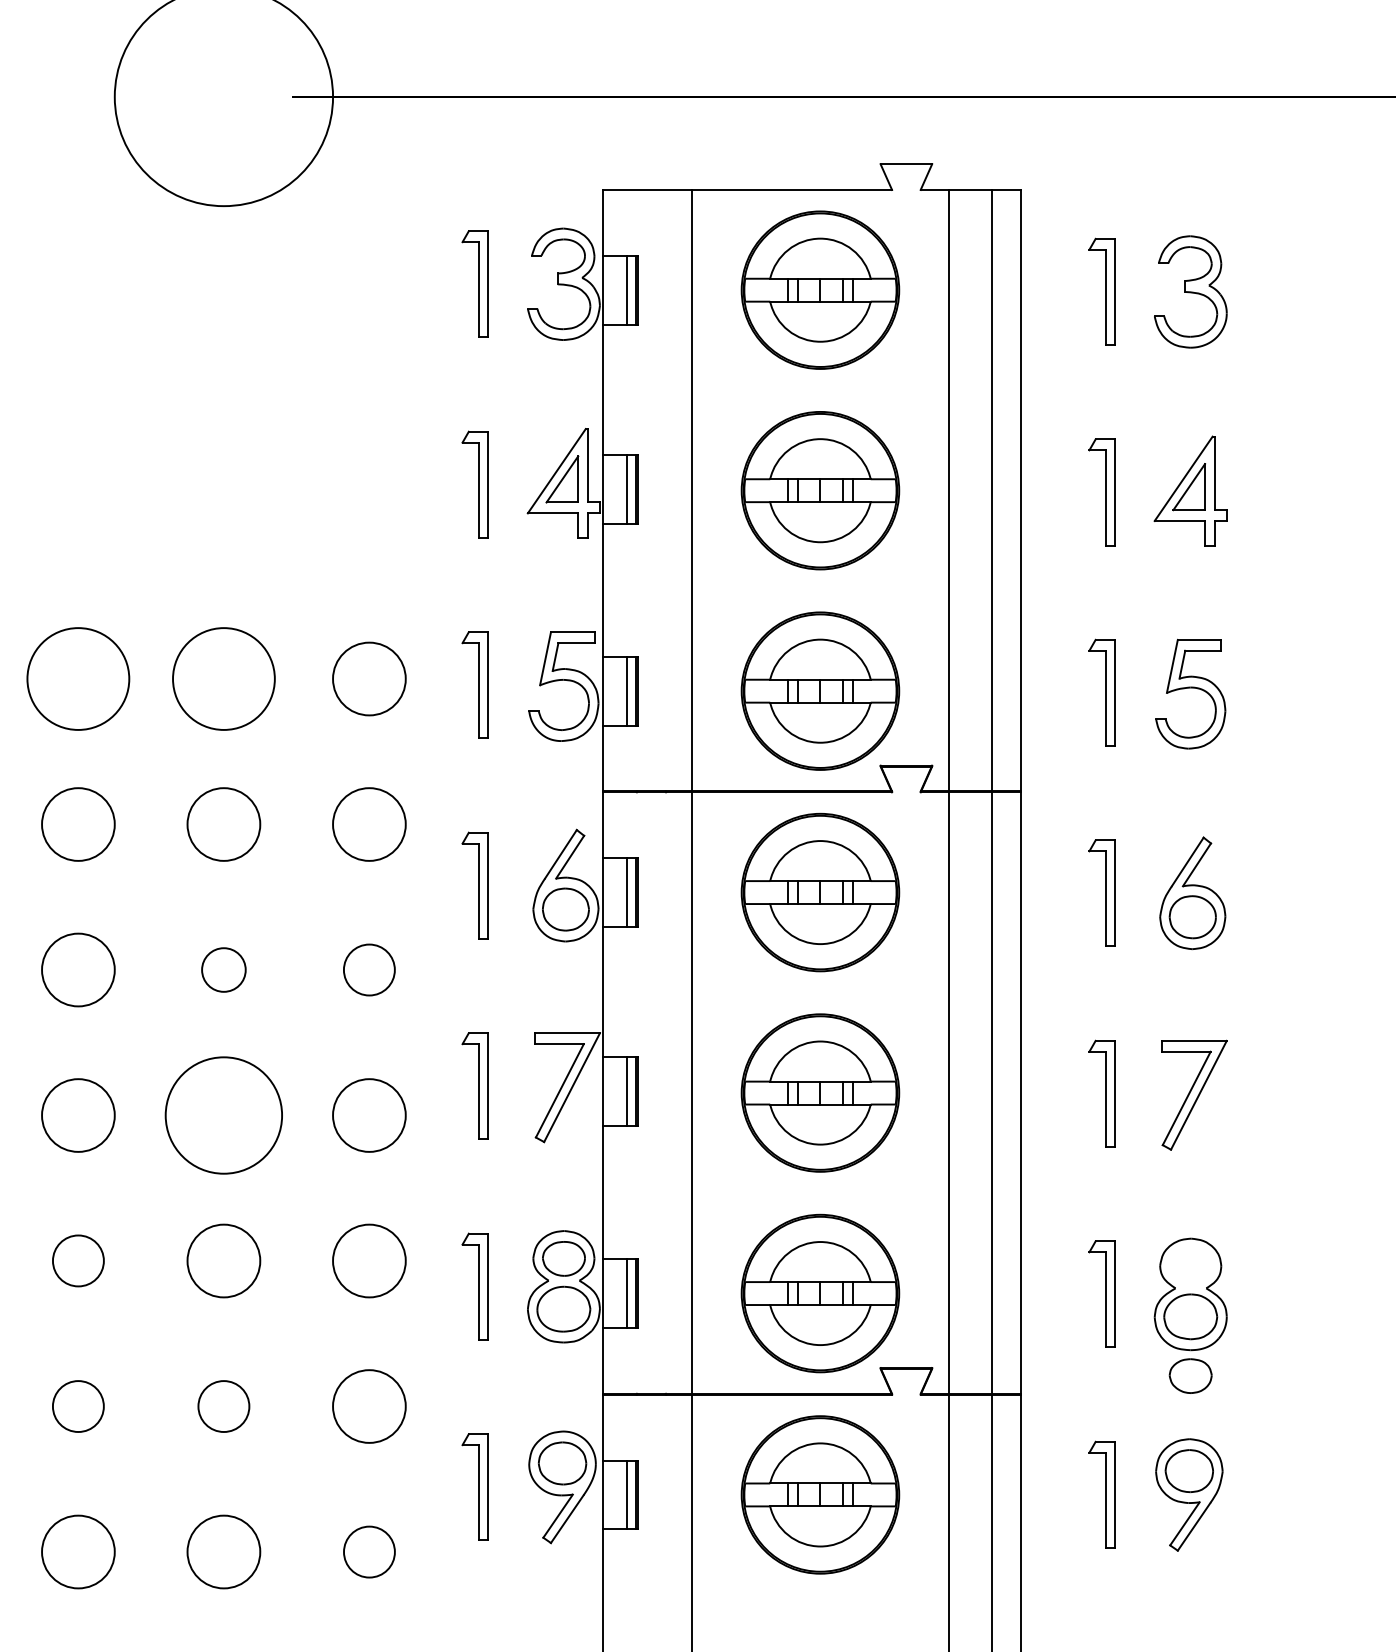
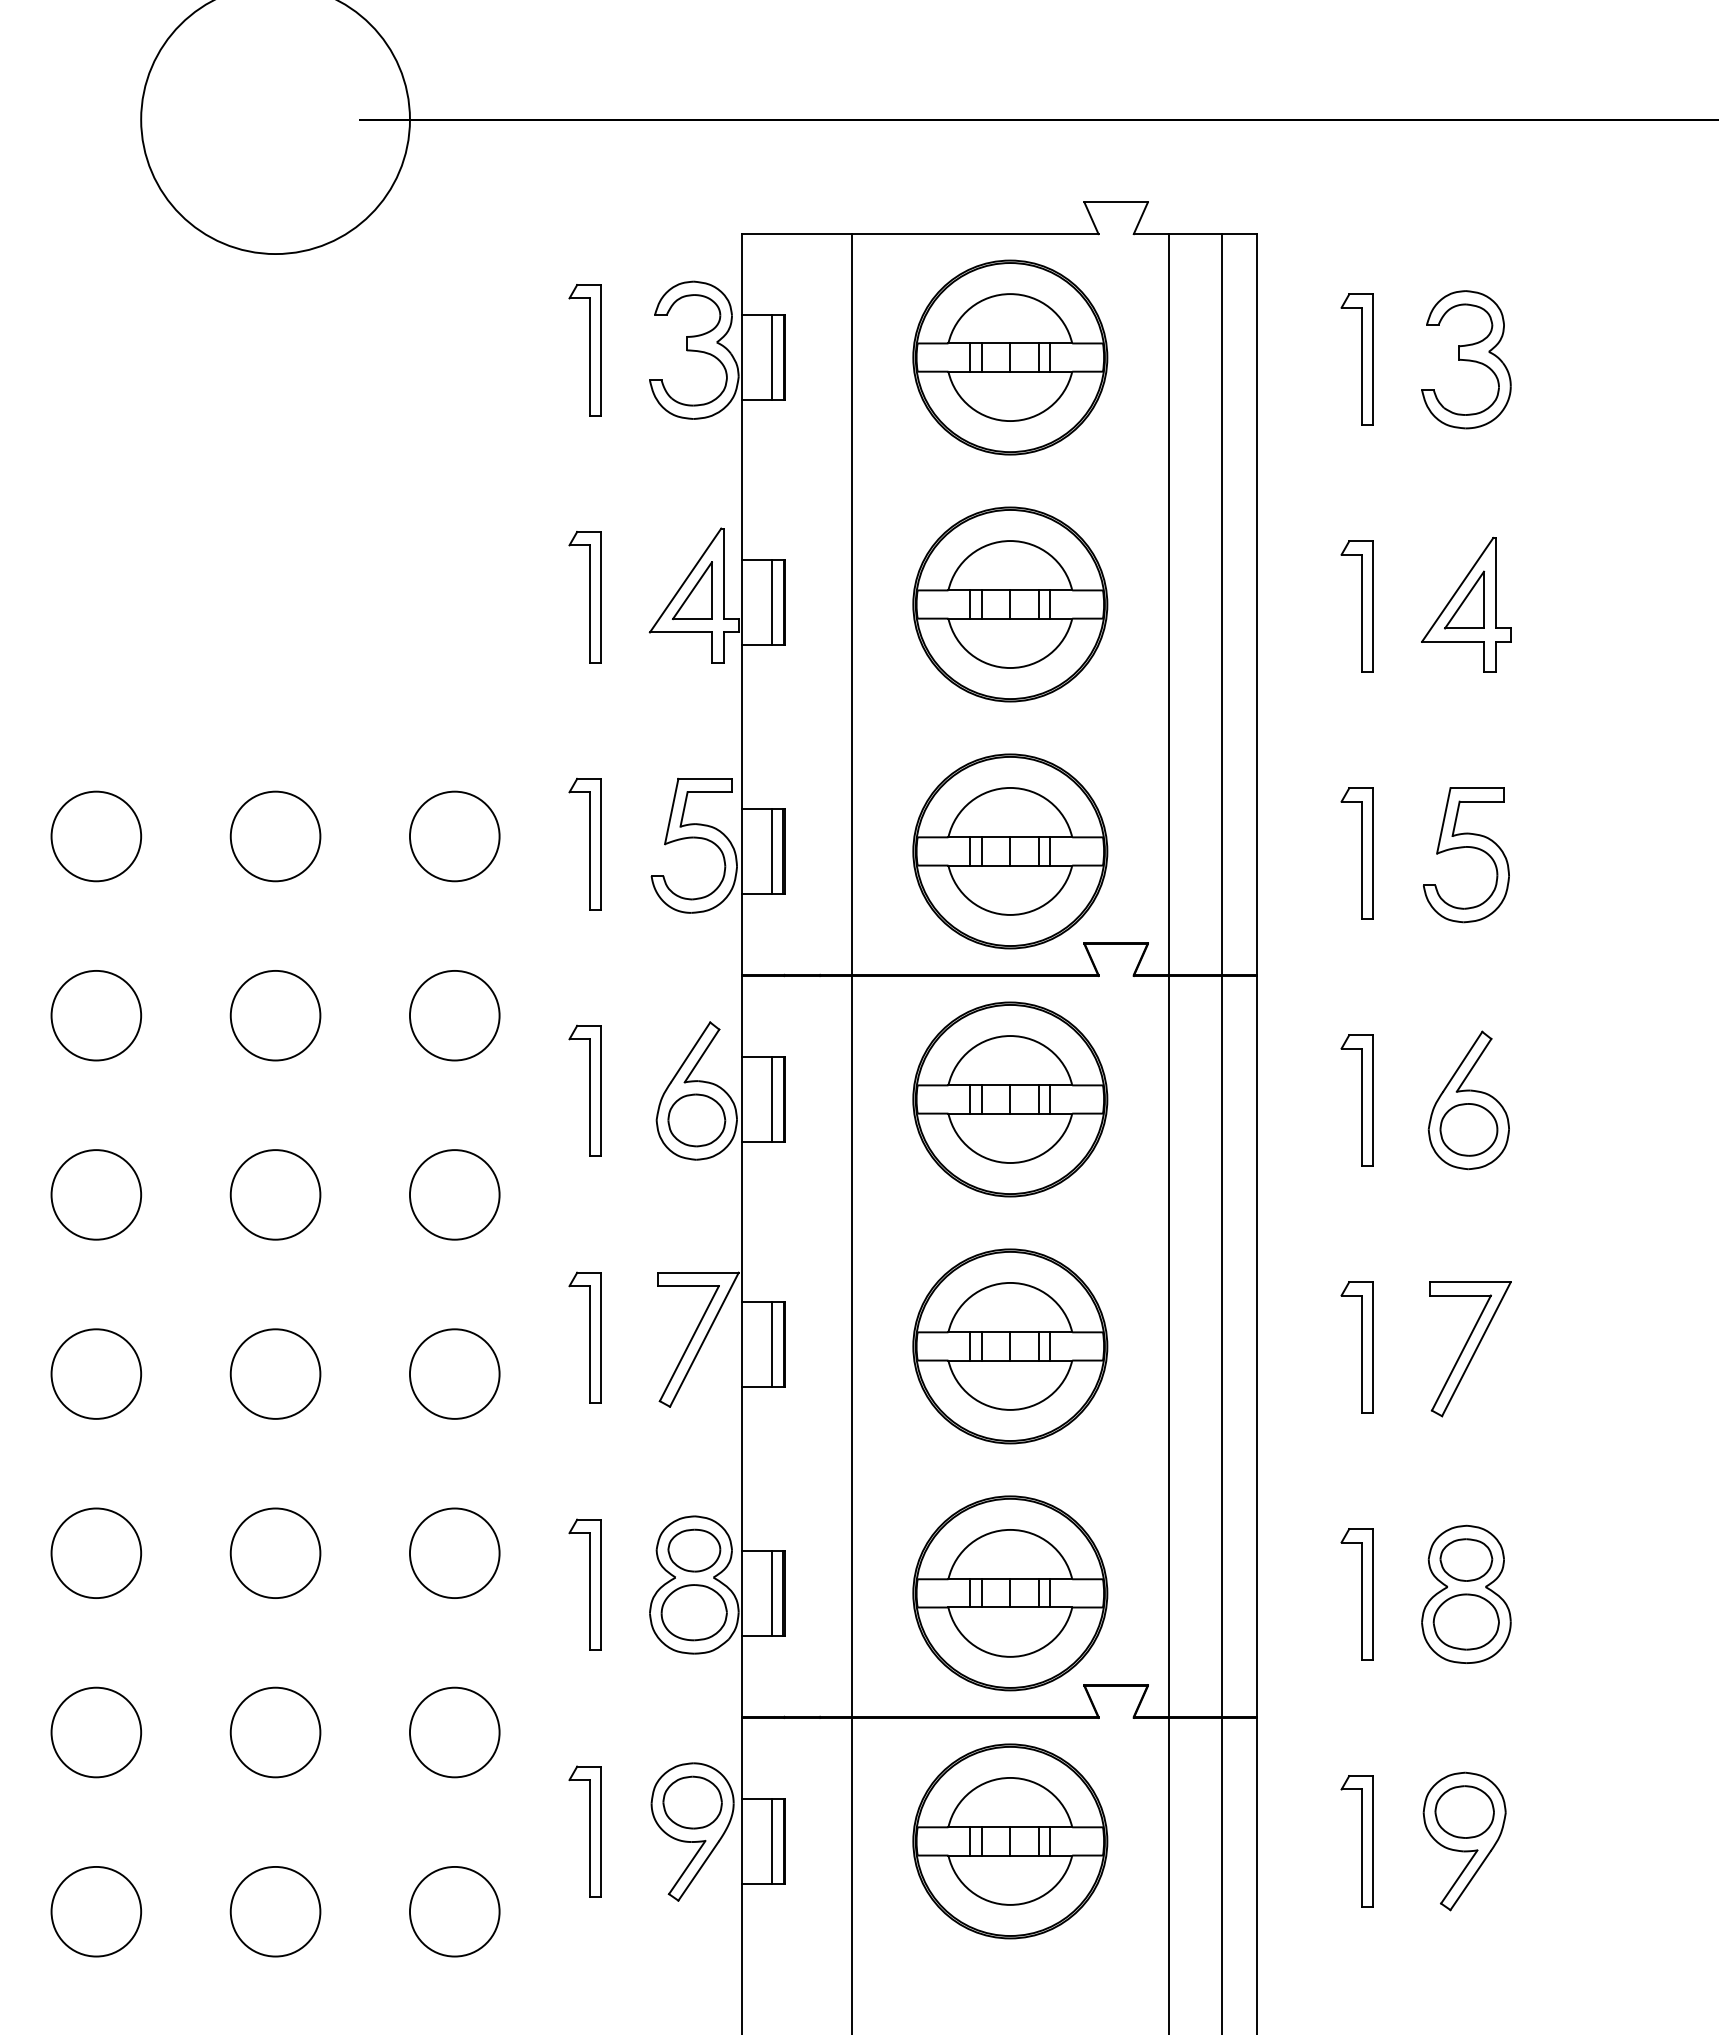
circle: (78, 679) -> (96, 836), size x0.71
circle: (223, 679) -> (275, 836), size x0.71
circle: (223, 969) -> (275, 1194), size x1.67
circle: (369, 969) -> (454, 1194), size x1.43
circle: (223, 1115) -> (275, 1373), size x0.62
circle: (78, 1260) -> (96, 1552), size x1.43
part: (1190, 1375) -> (1466, 1559), moved
circle: (78, 1406) -> (96, 1732), size x1.43
circle: (223, 1406) -> (275, 1732), size x1.43
circle: (369, 1551) -> (454, 1911), size x1.43

